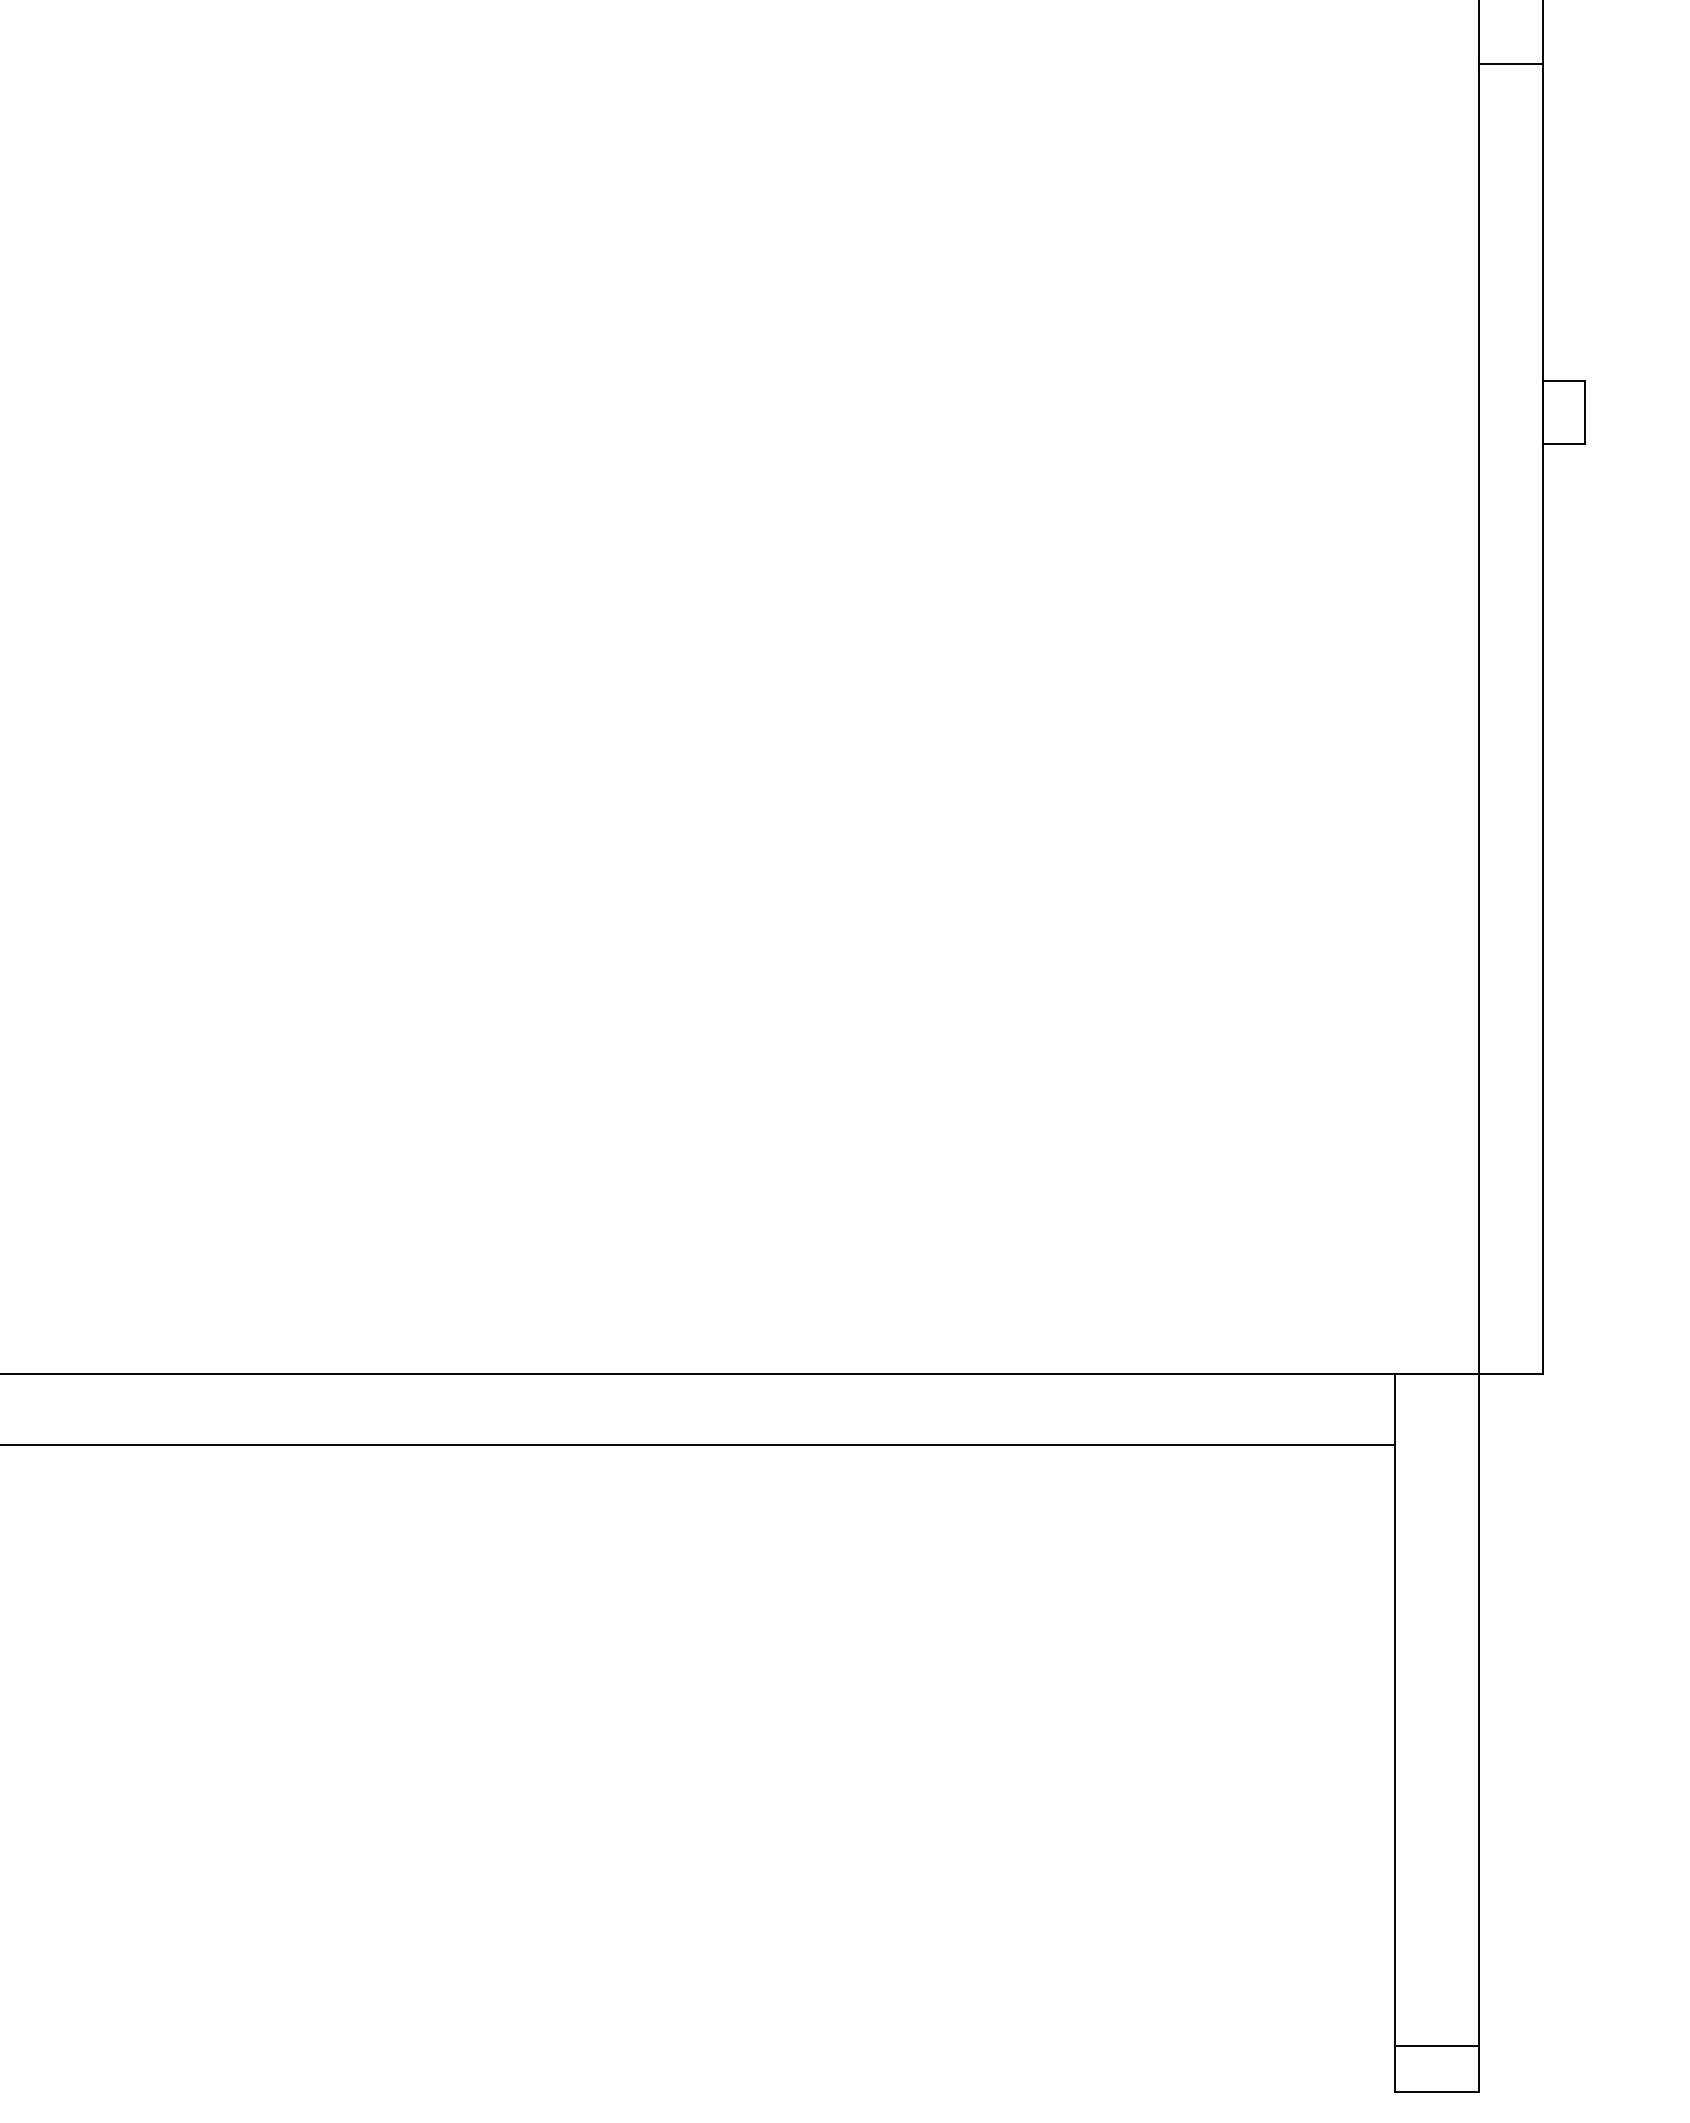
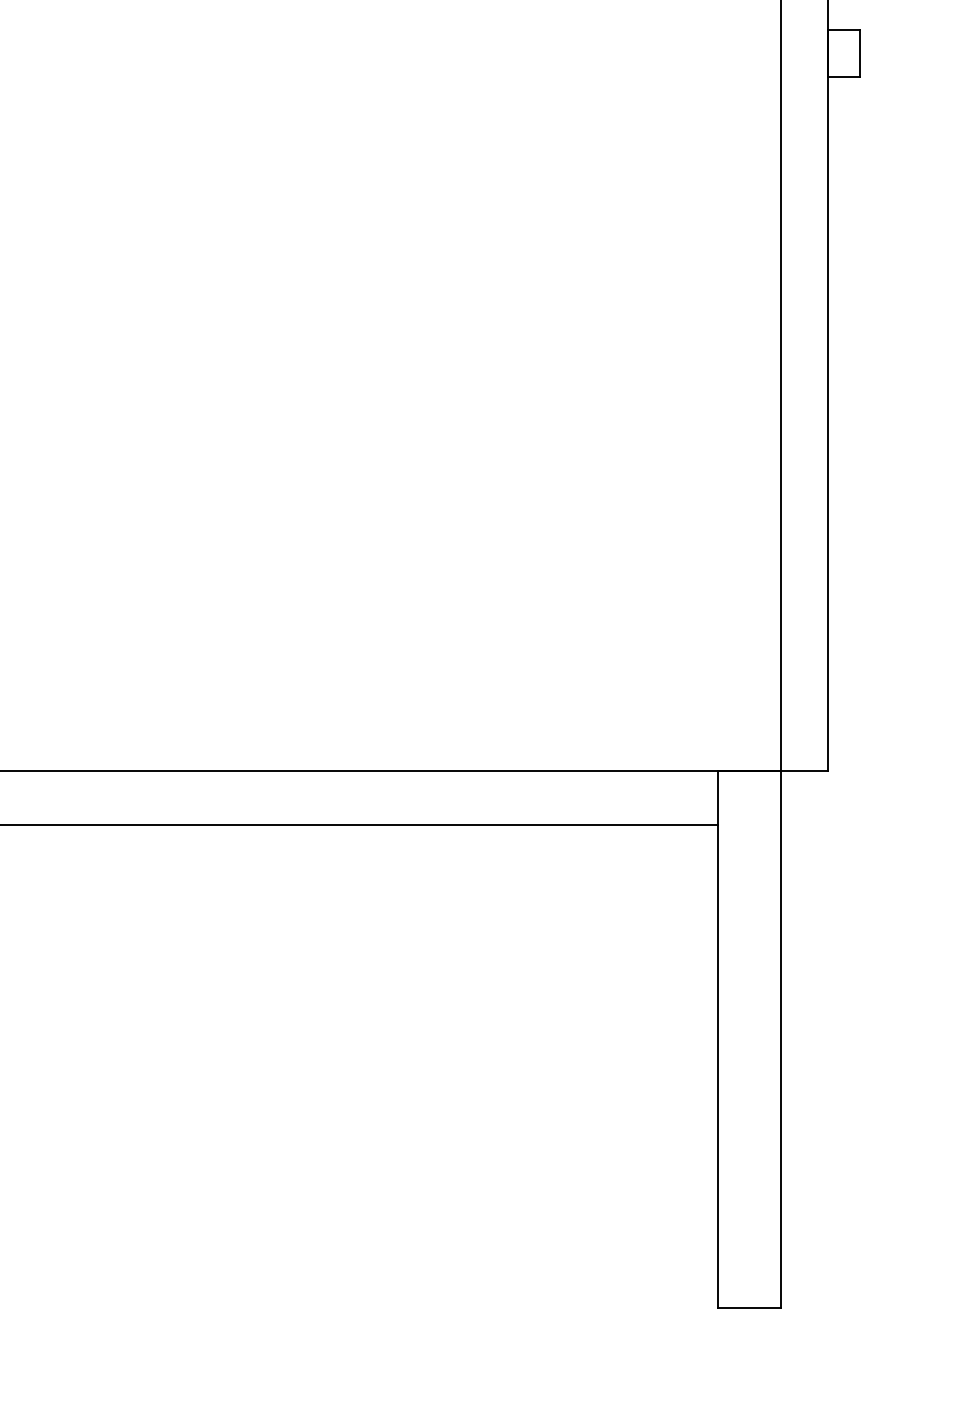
line: (1436, 2045) -> (748, 1272), removed

